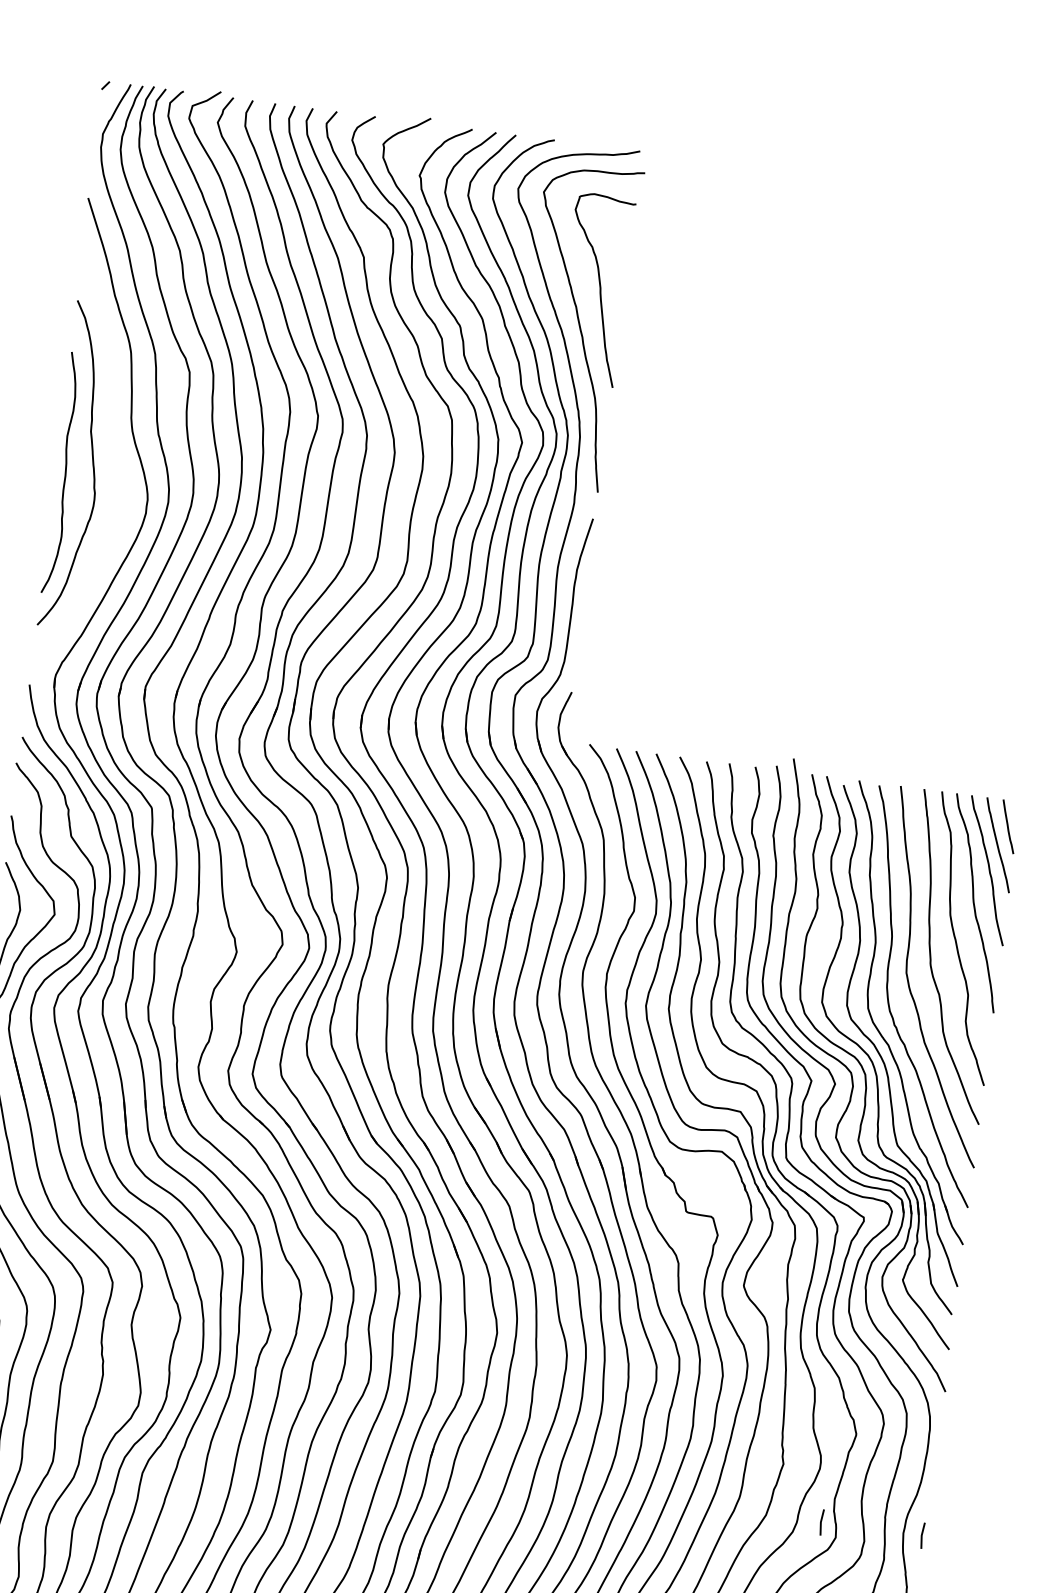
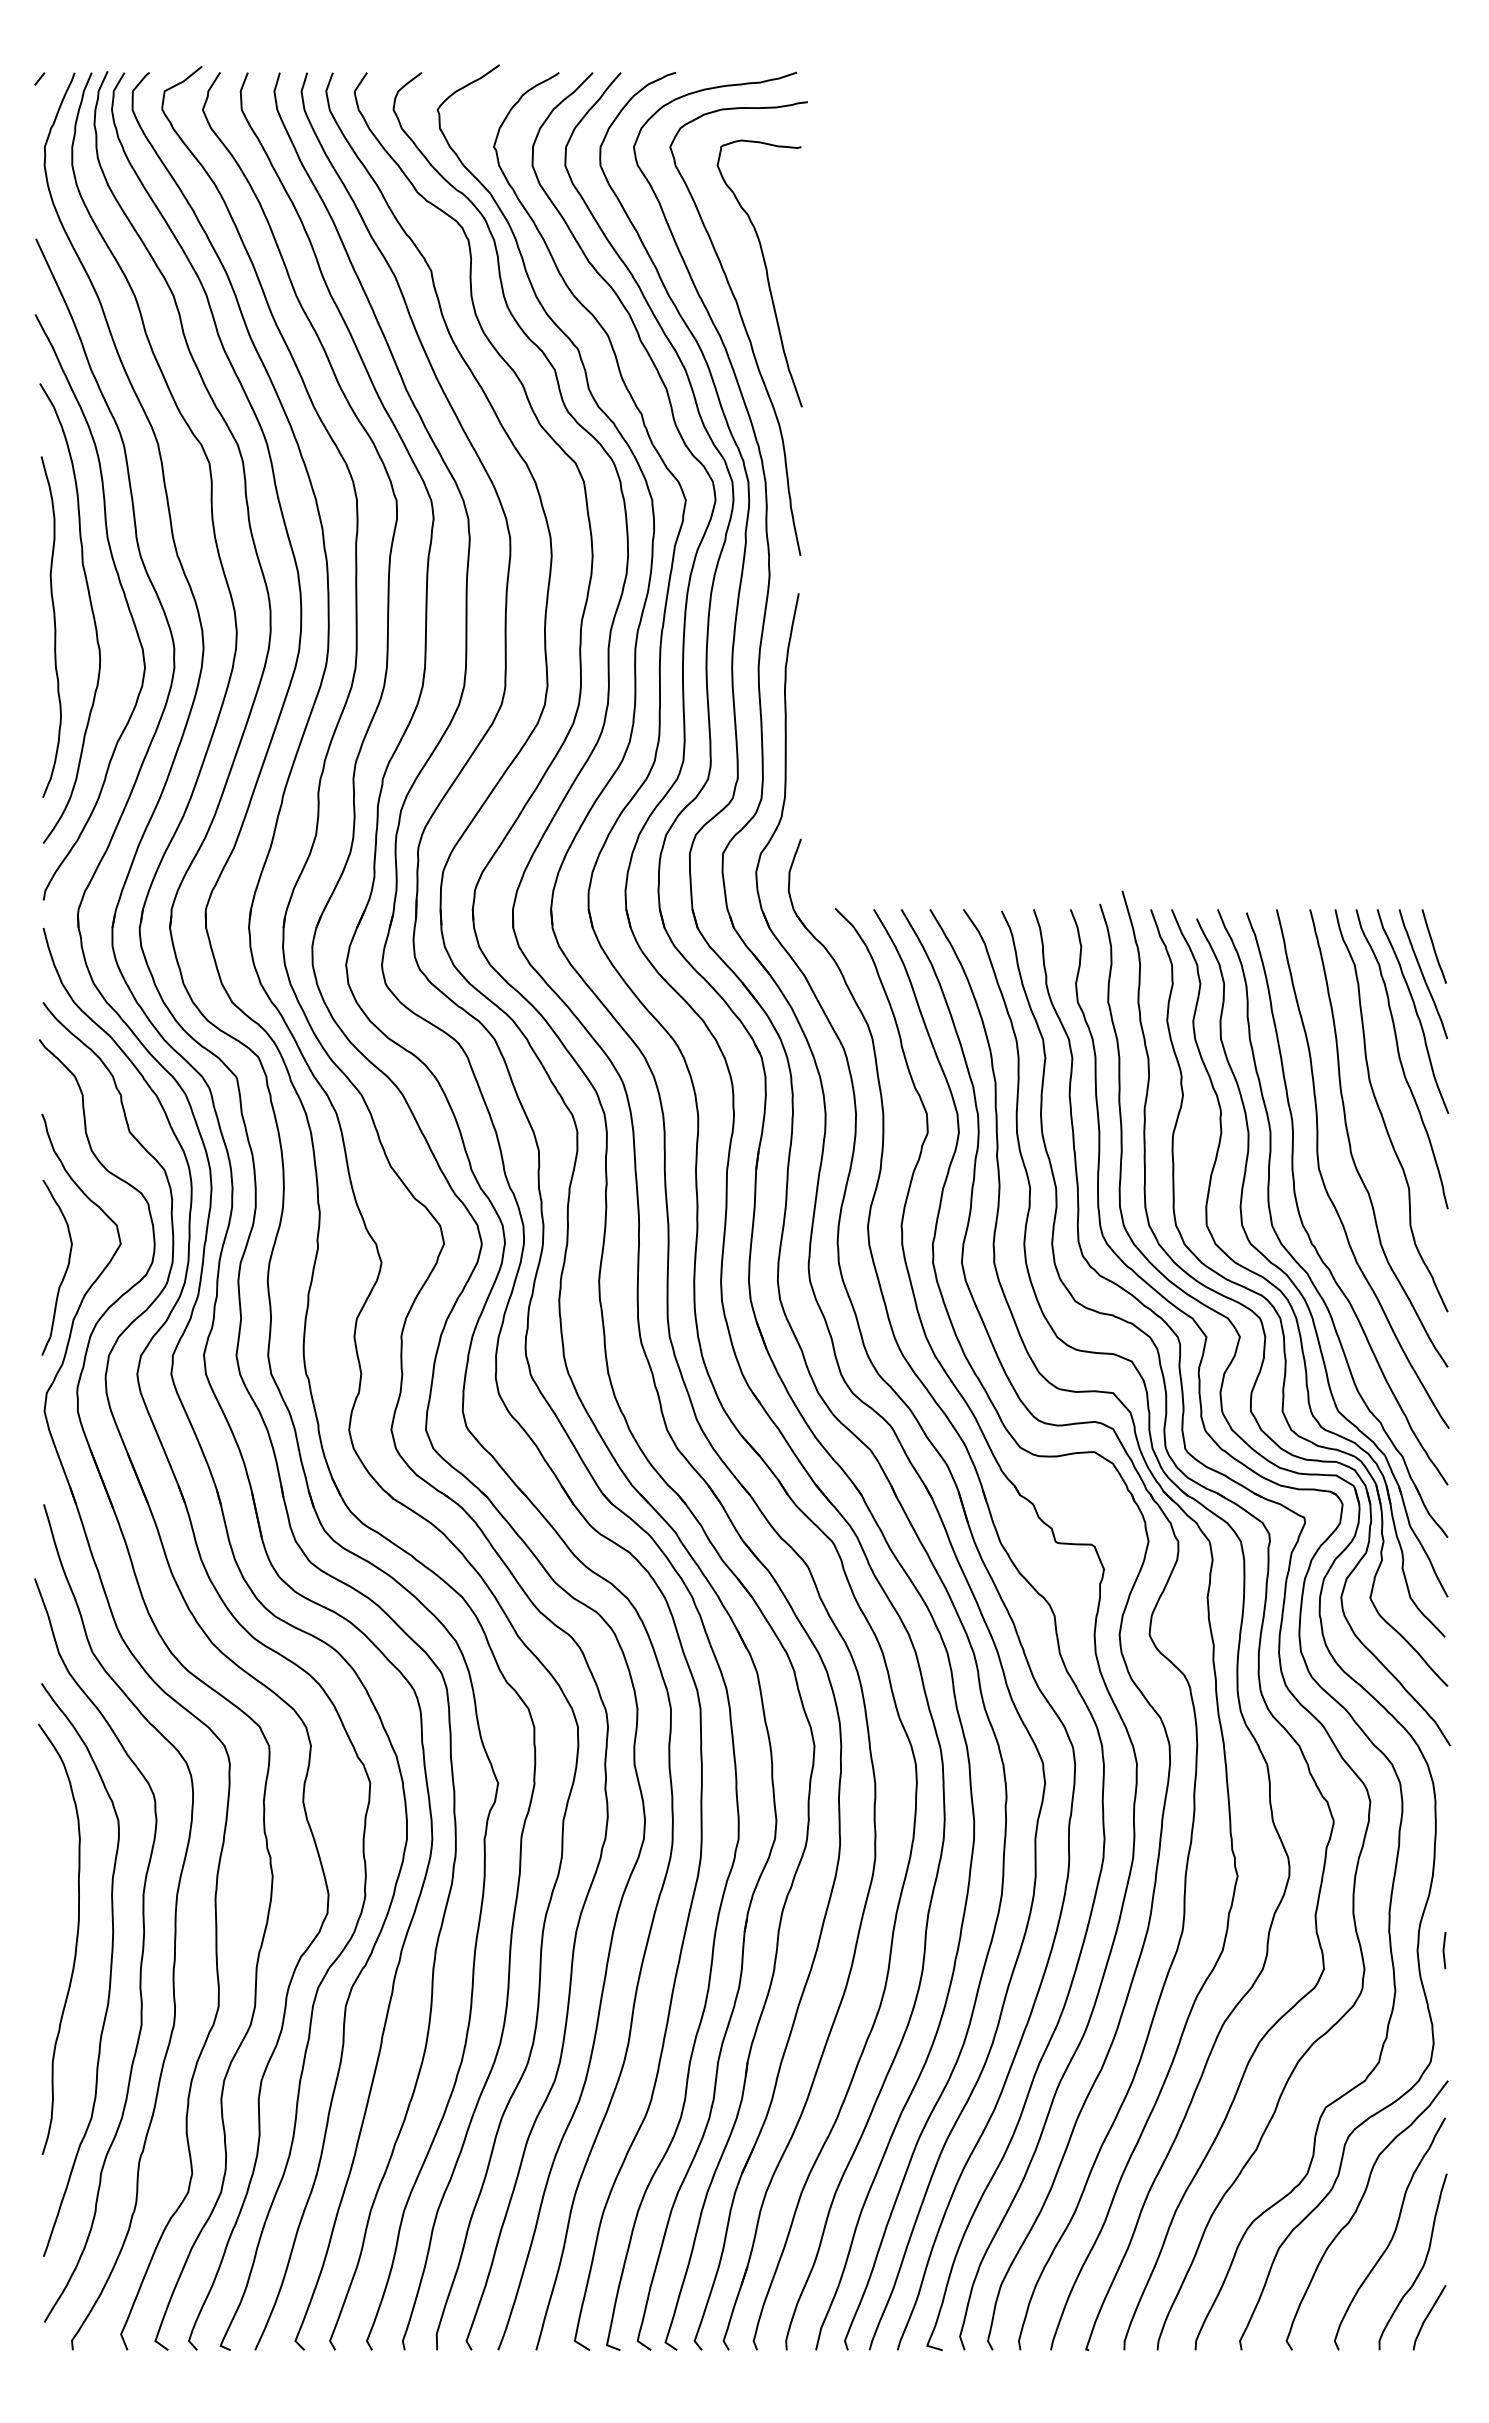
curve: (116, 457) -> (123, 595), added
line: (821, 1522) -> (1301, 1950), removed

